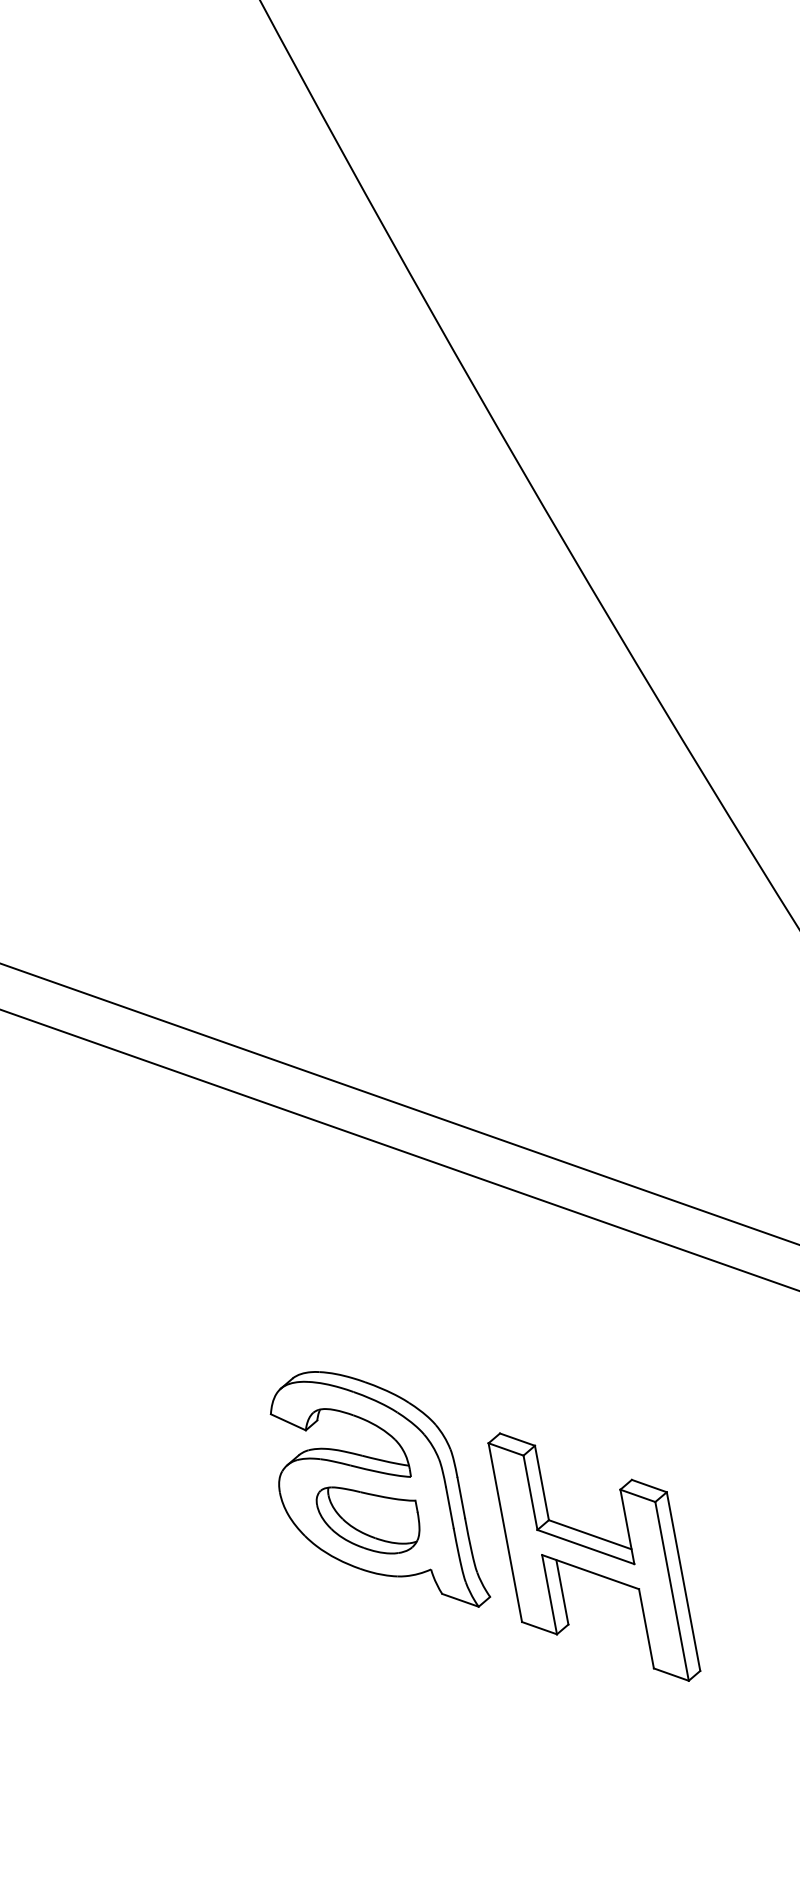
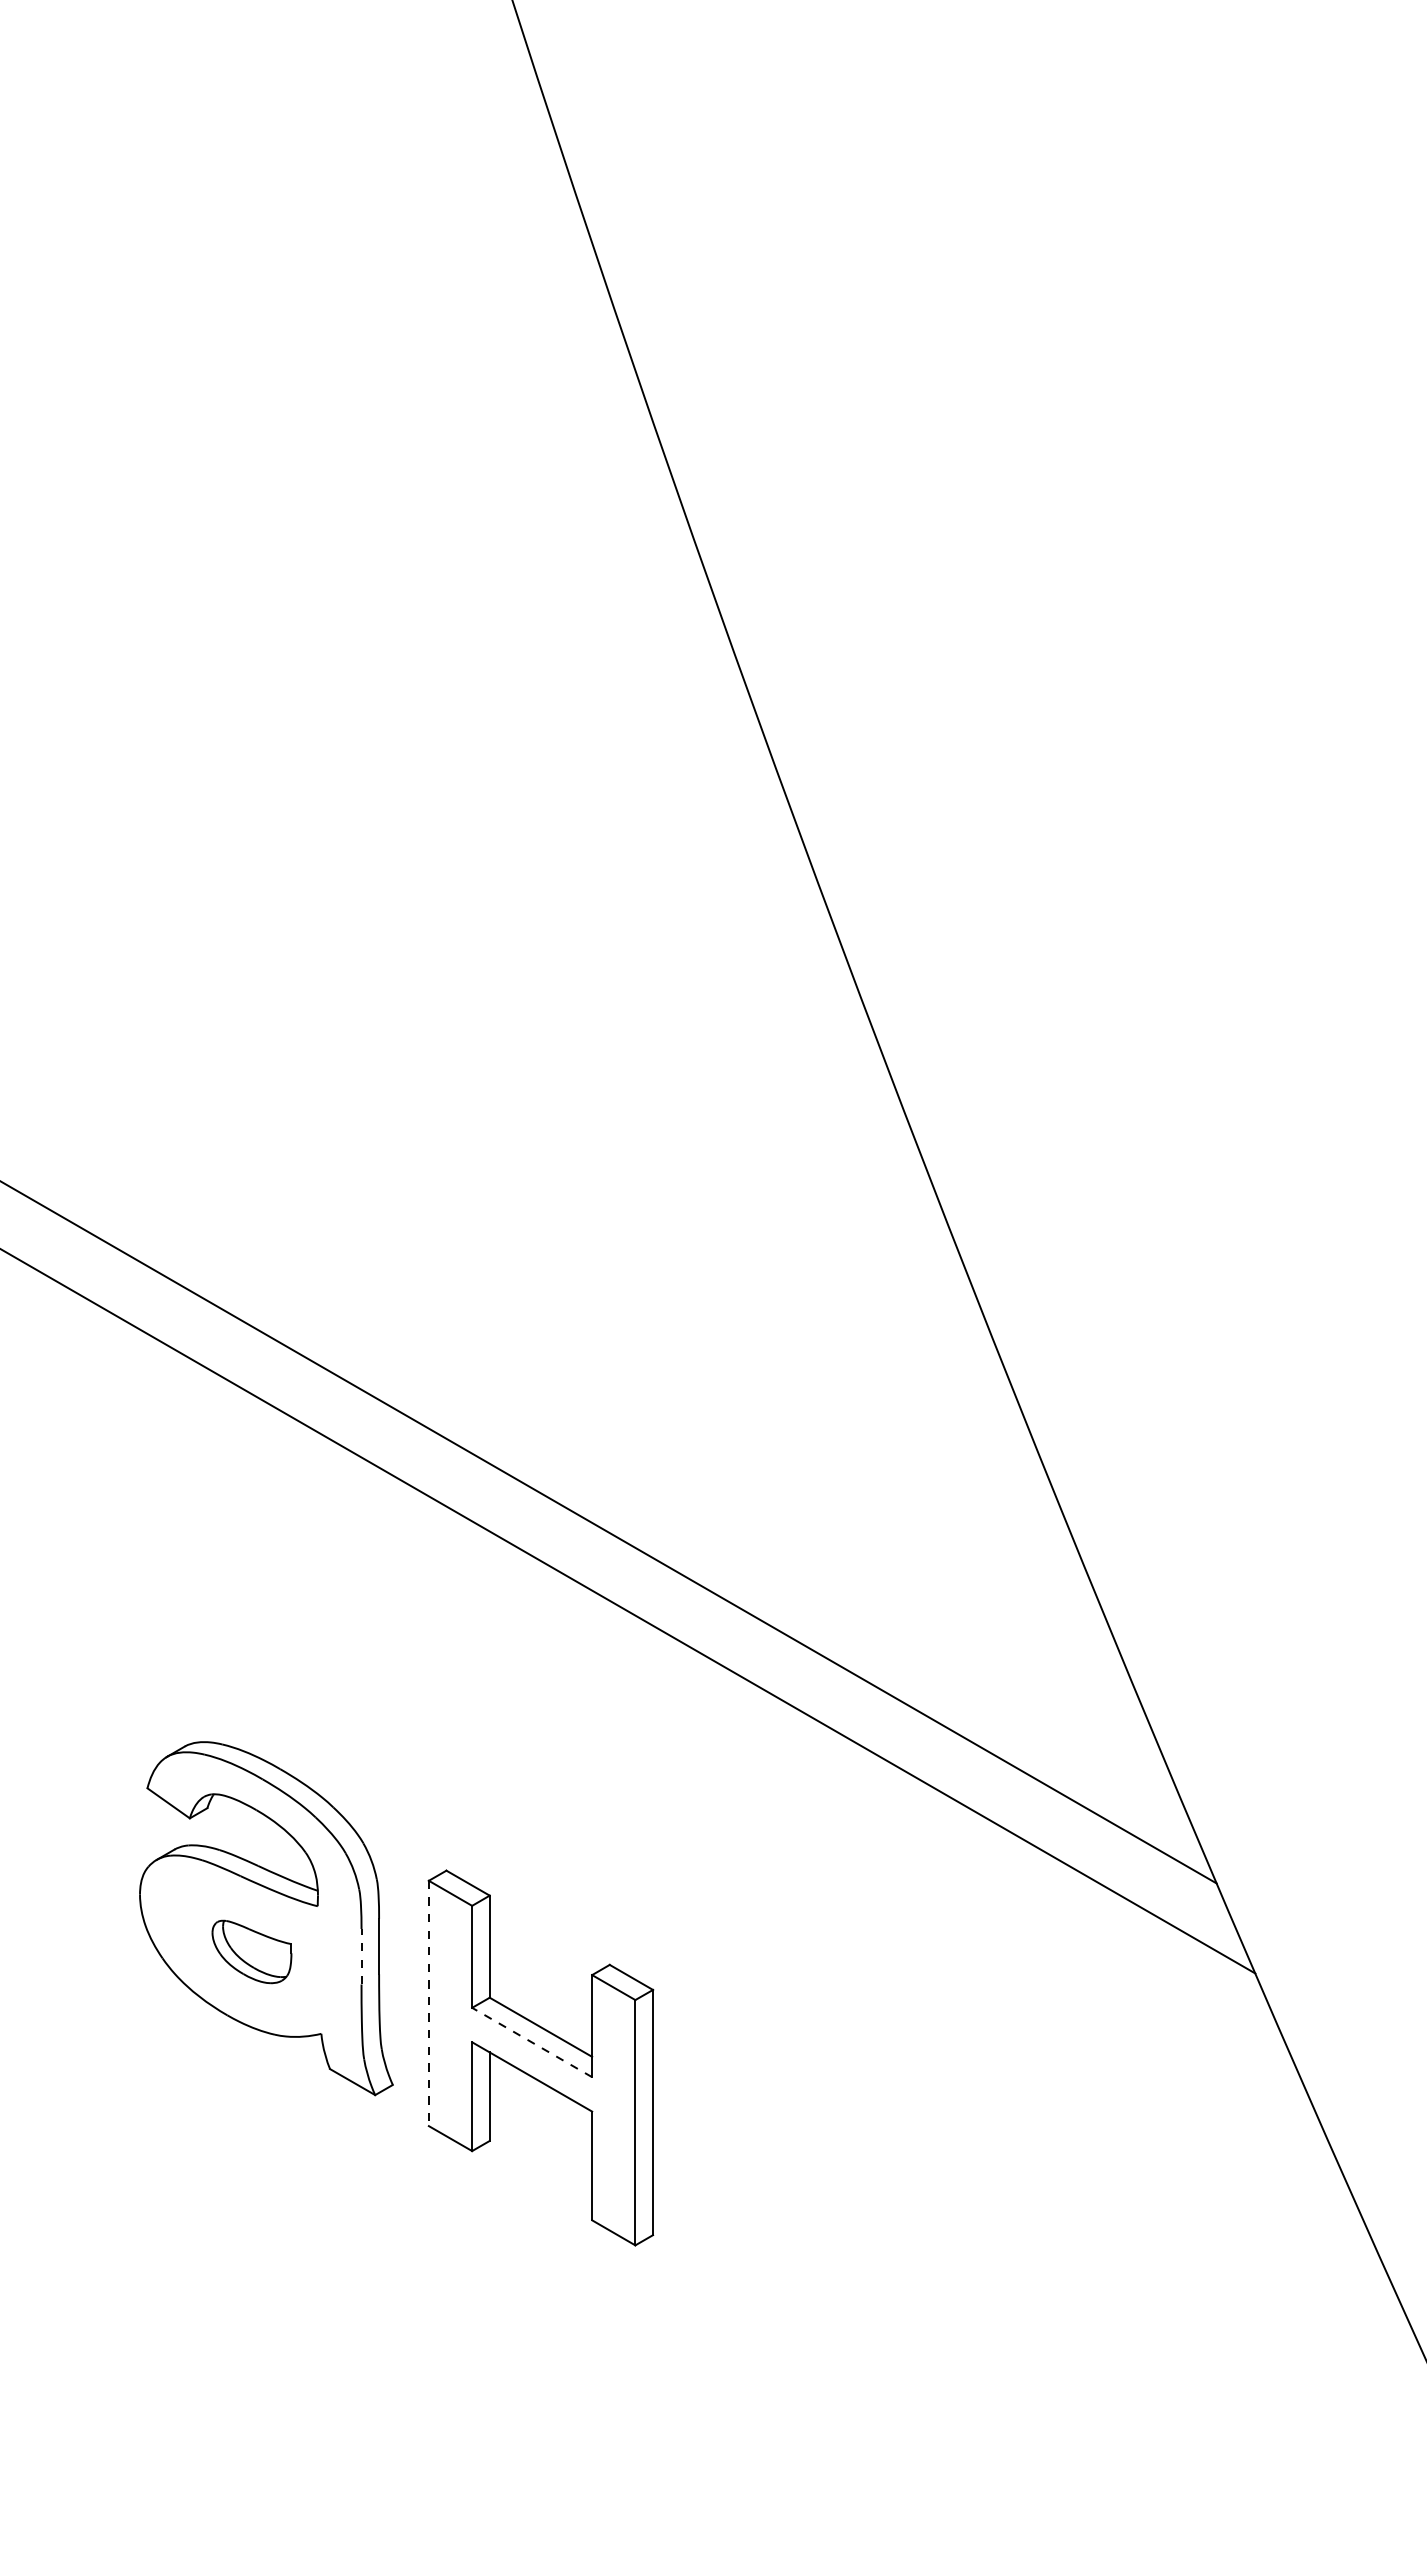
line: (449, 1507) -> (361, 1956), solid -> dashed
part: (368, 1518) -> (251, 1951), size x0.6
line: (505, 1532) -> (428, 2003), solid -> dashed
line: (585, 1547) -> (531, 2042), solid -> dashed

